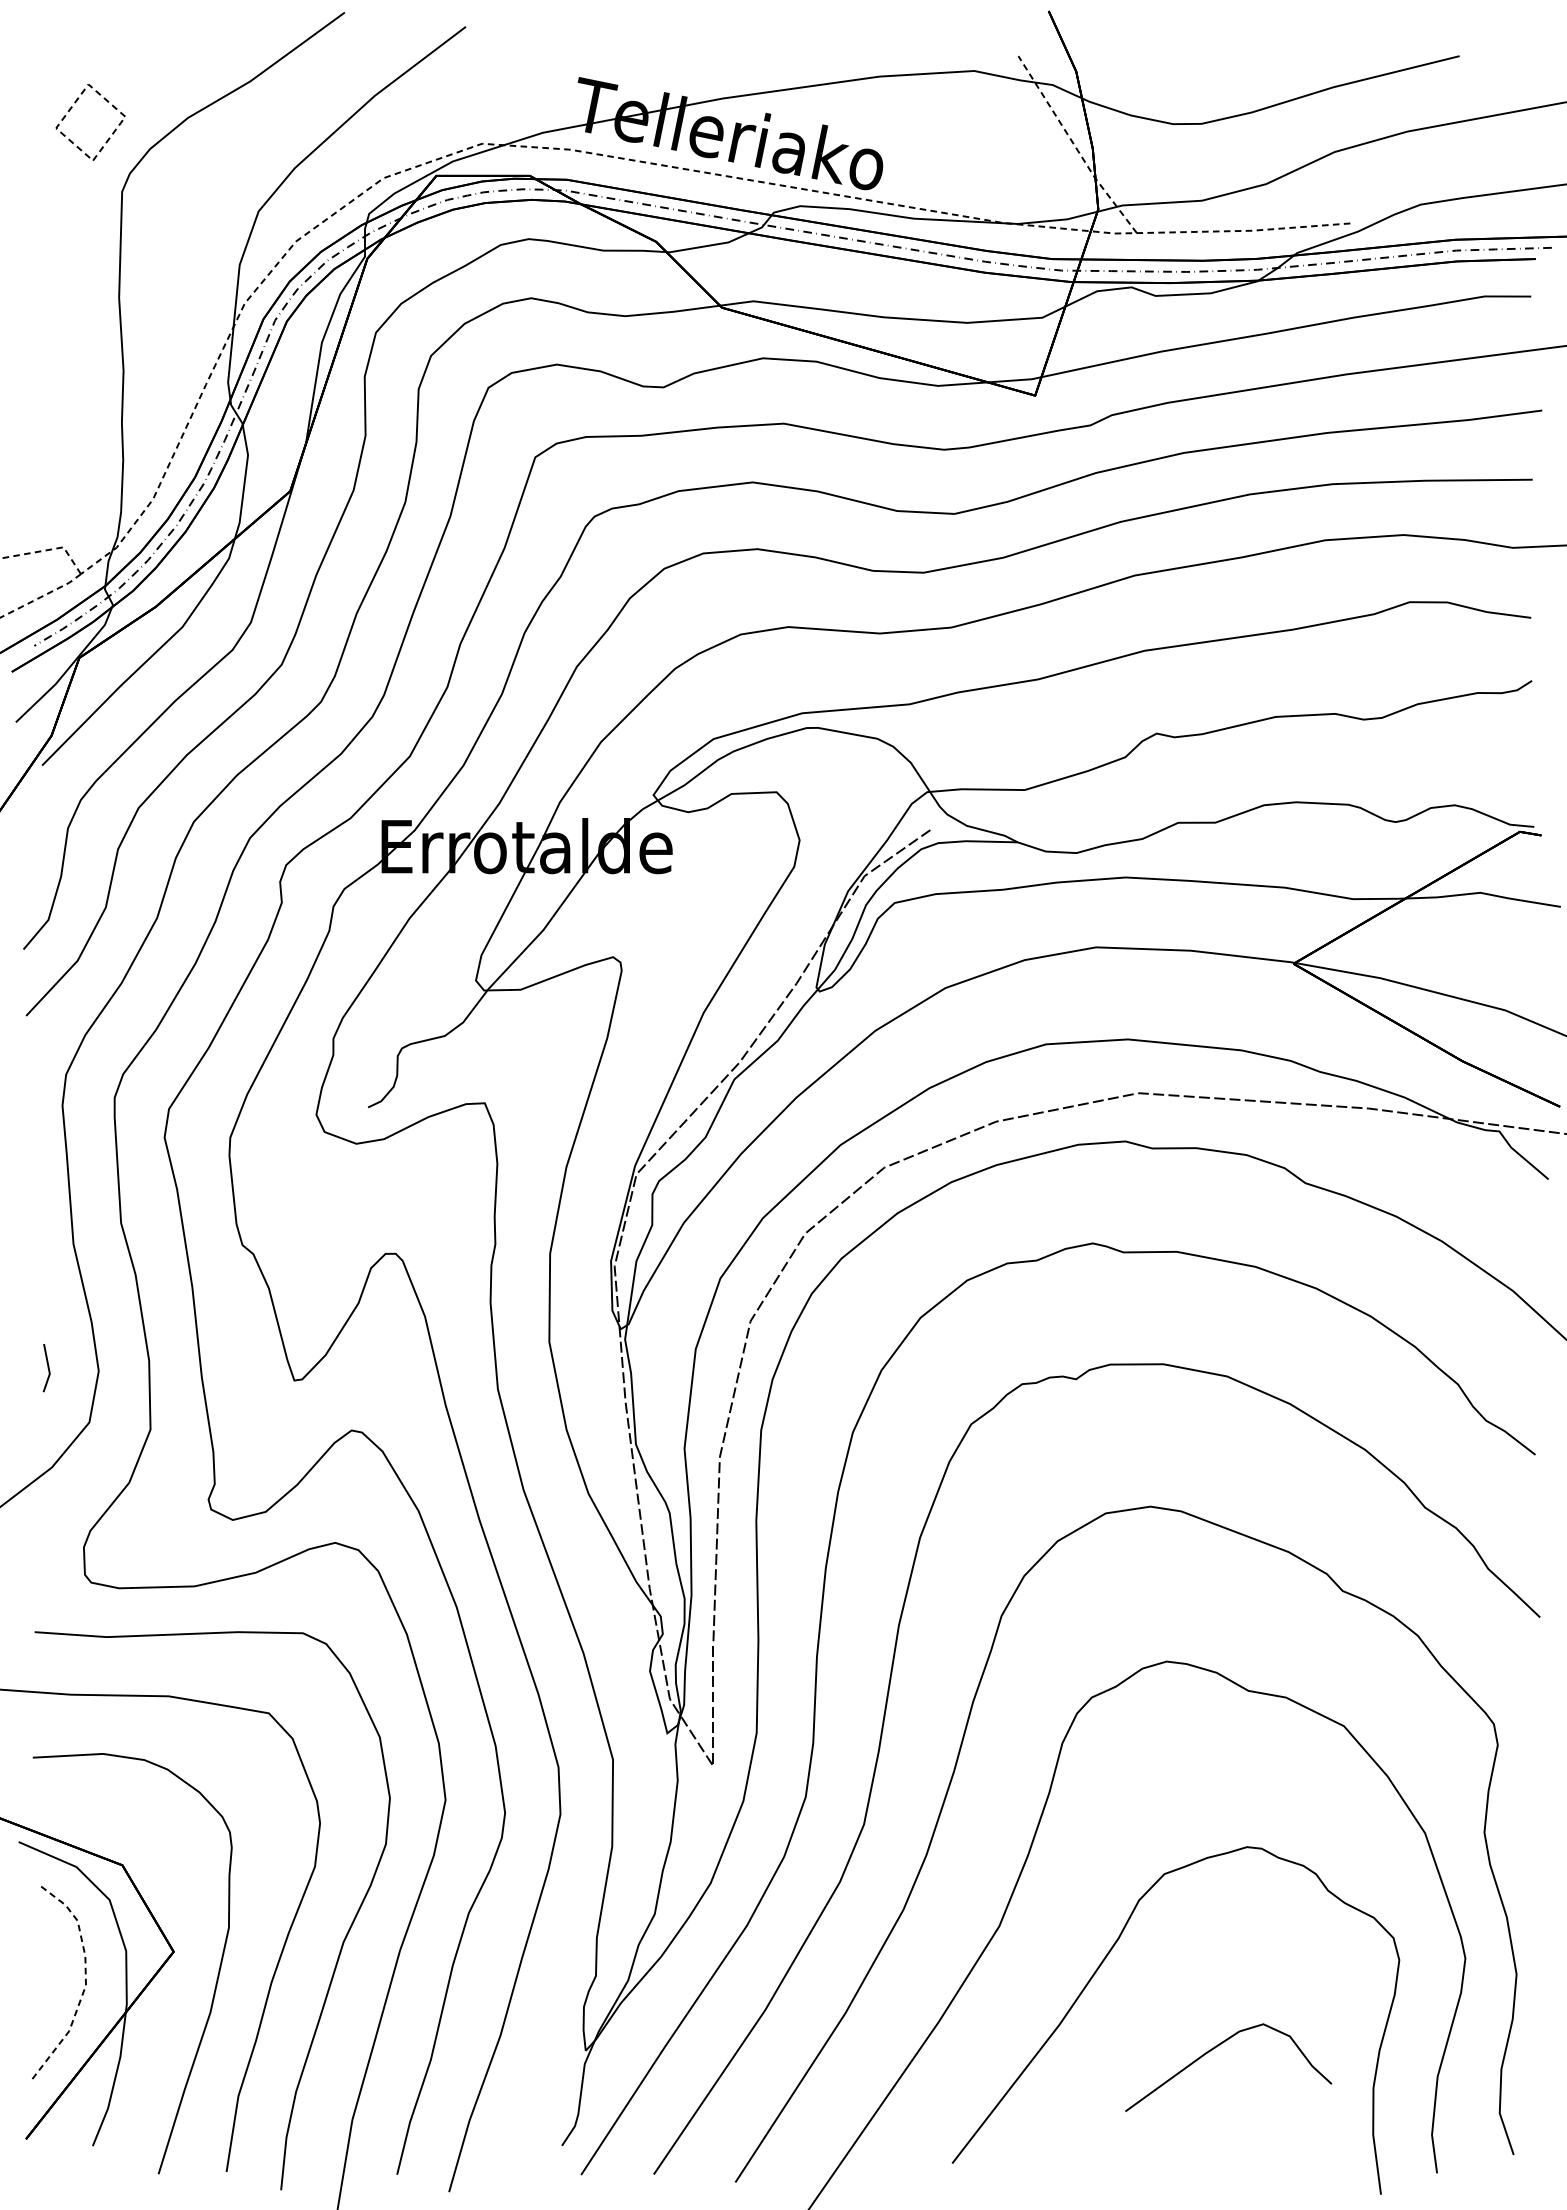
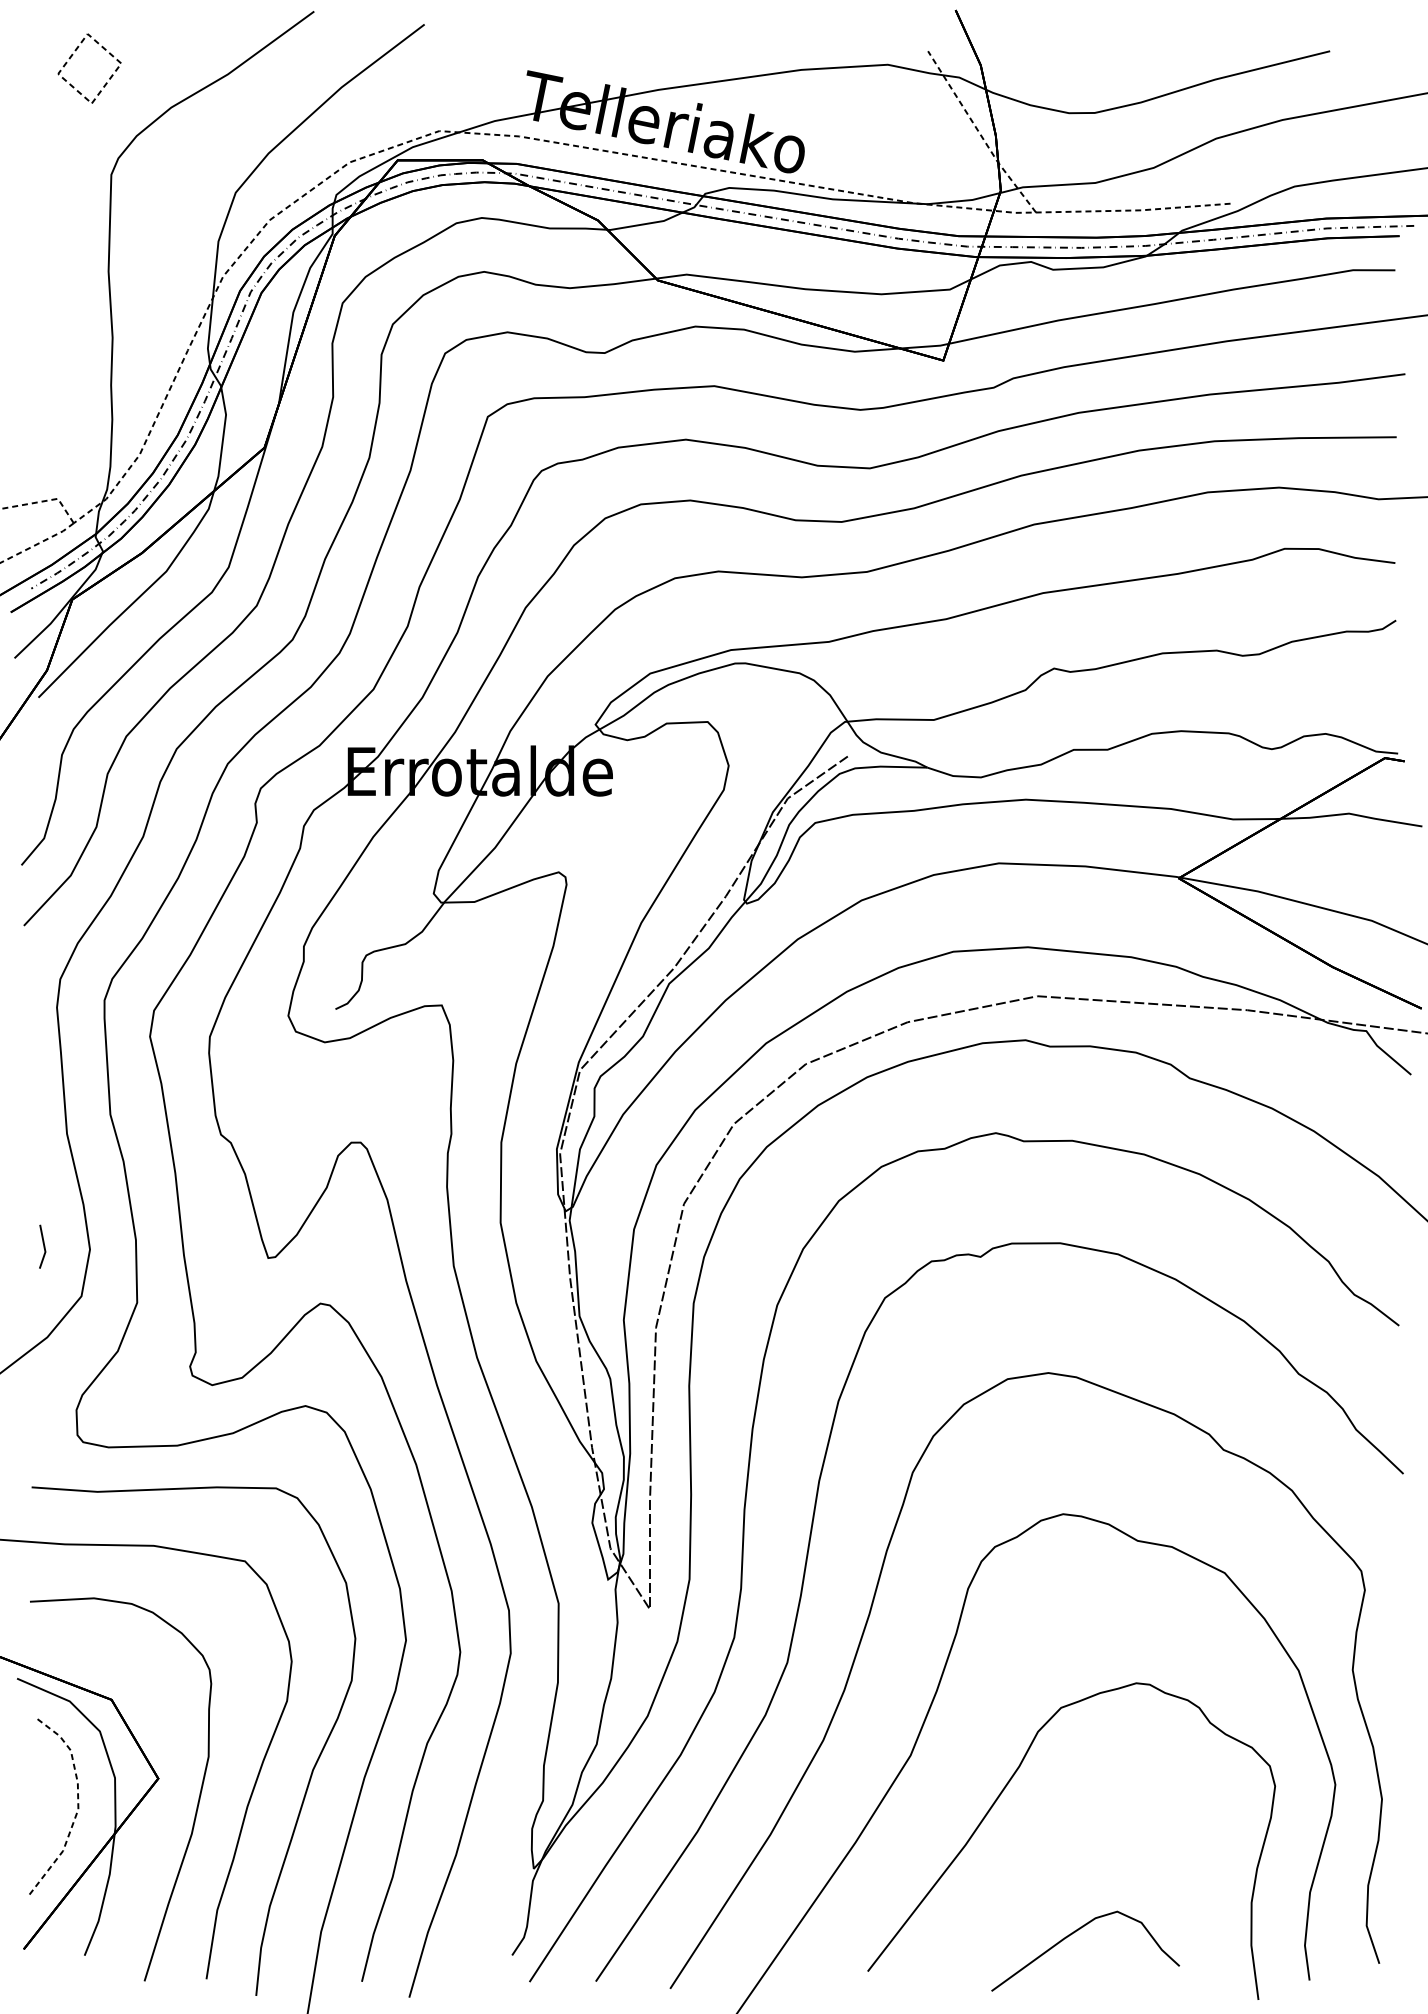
part: (72, 108) -> (73, 55), moved
curve: (1216, 2048) -> (1074, 1933), moved

